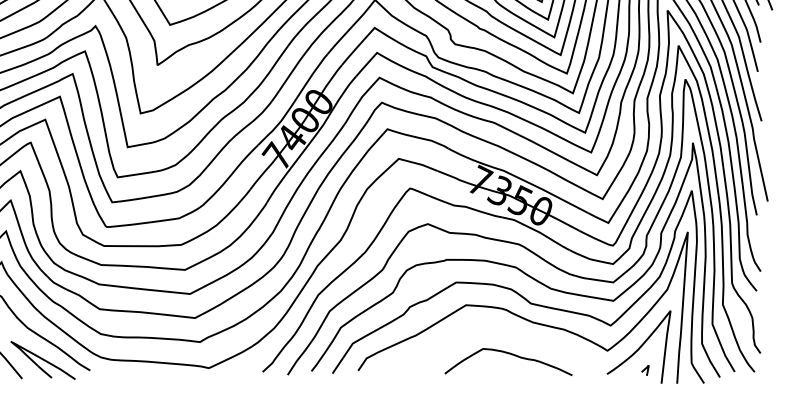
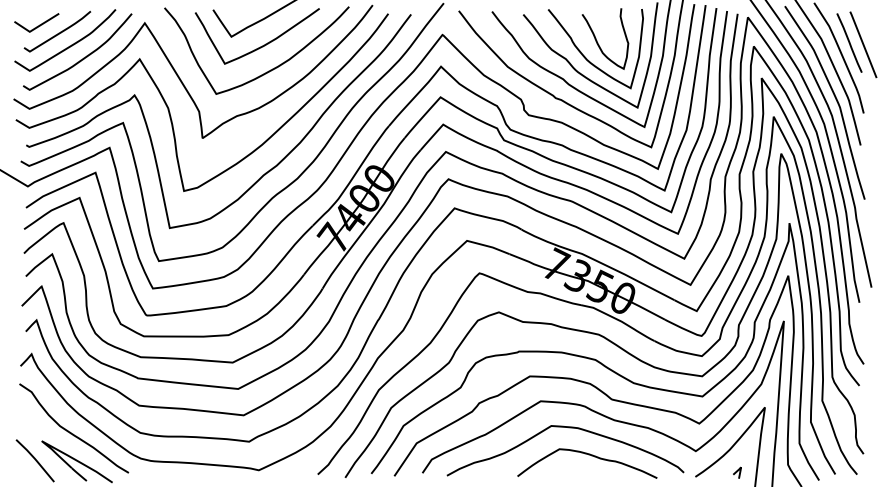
curve: (491, 330) -> (568, 428), added

